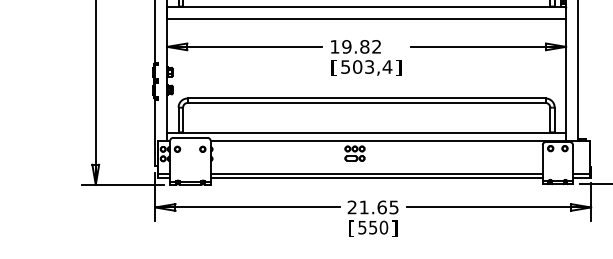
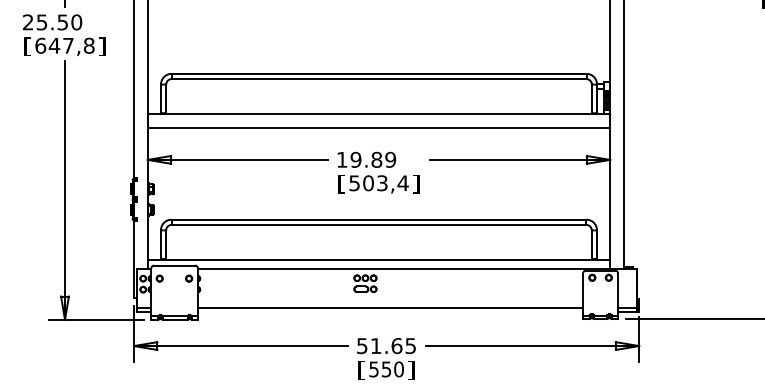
text: (376, 46) -> (390, 159), 19.82 -> 19.89
line: (376, 178) -> (390, 312), removed
text: (352, 207) -> (362, 346), 21.65 -> 51.65

